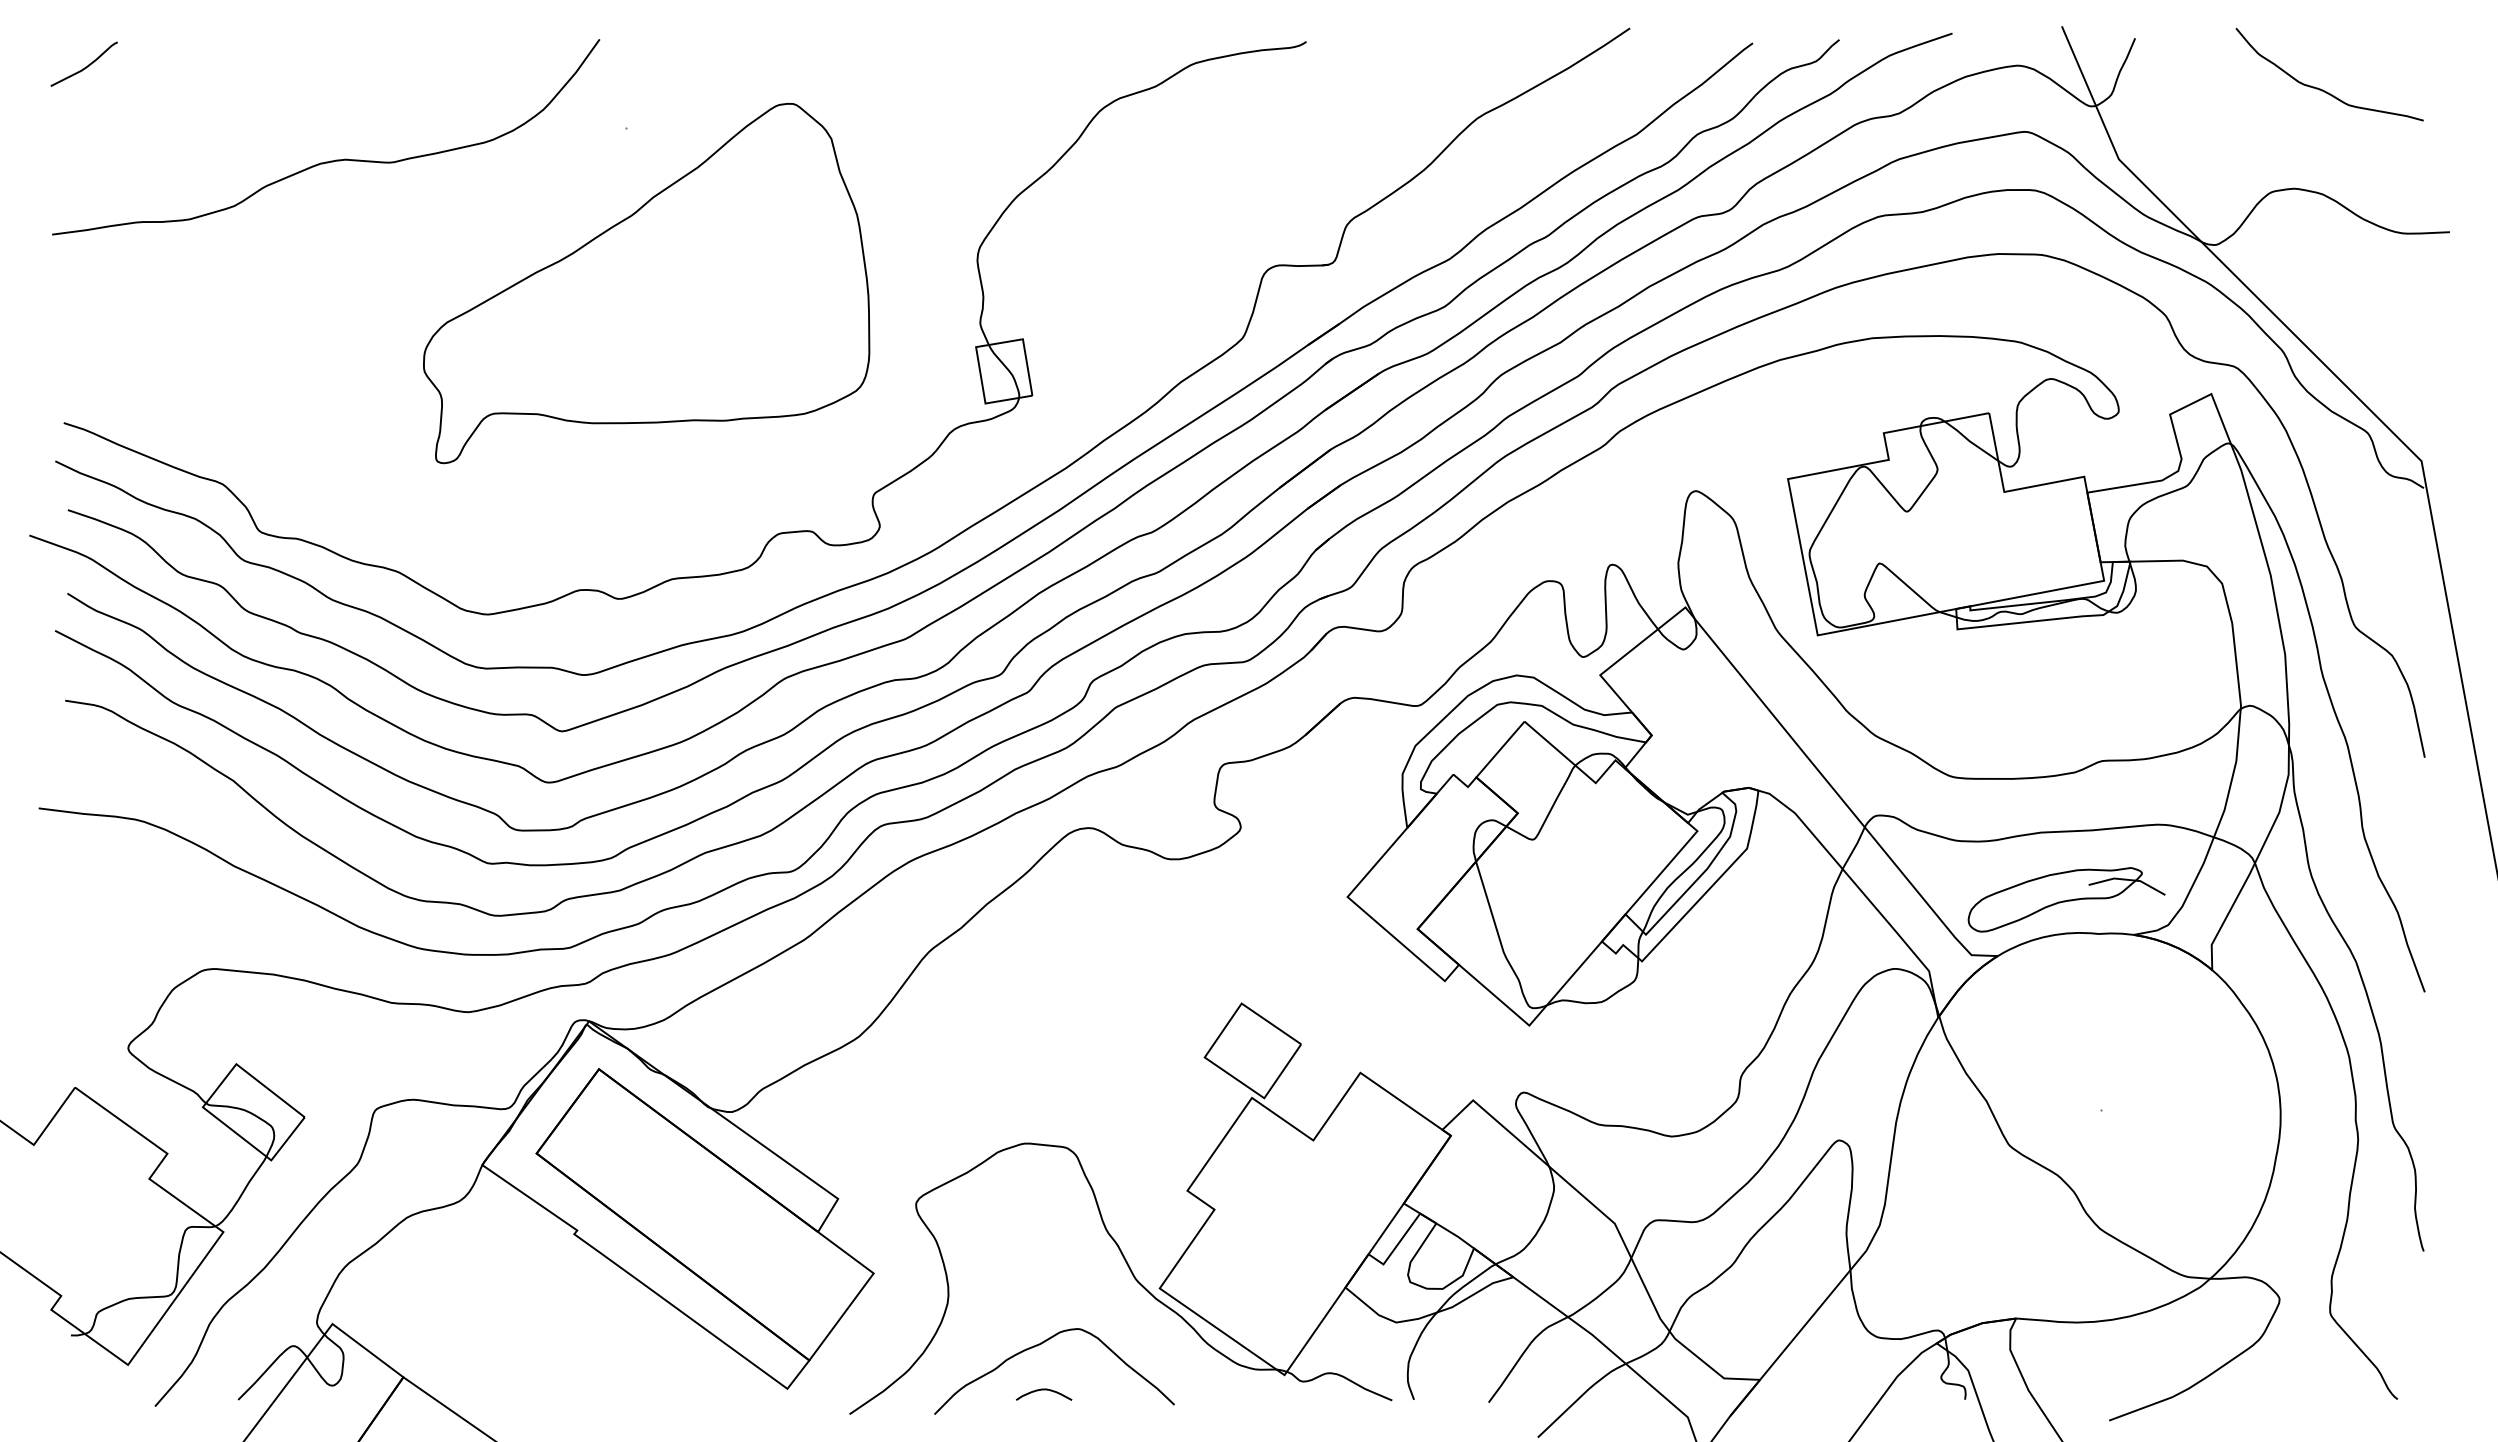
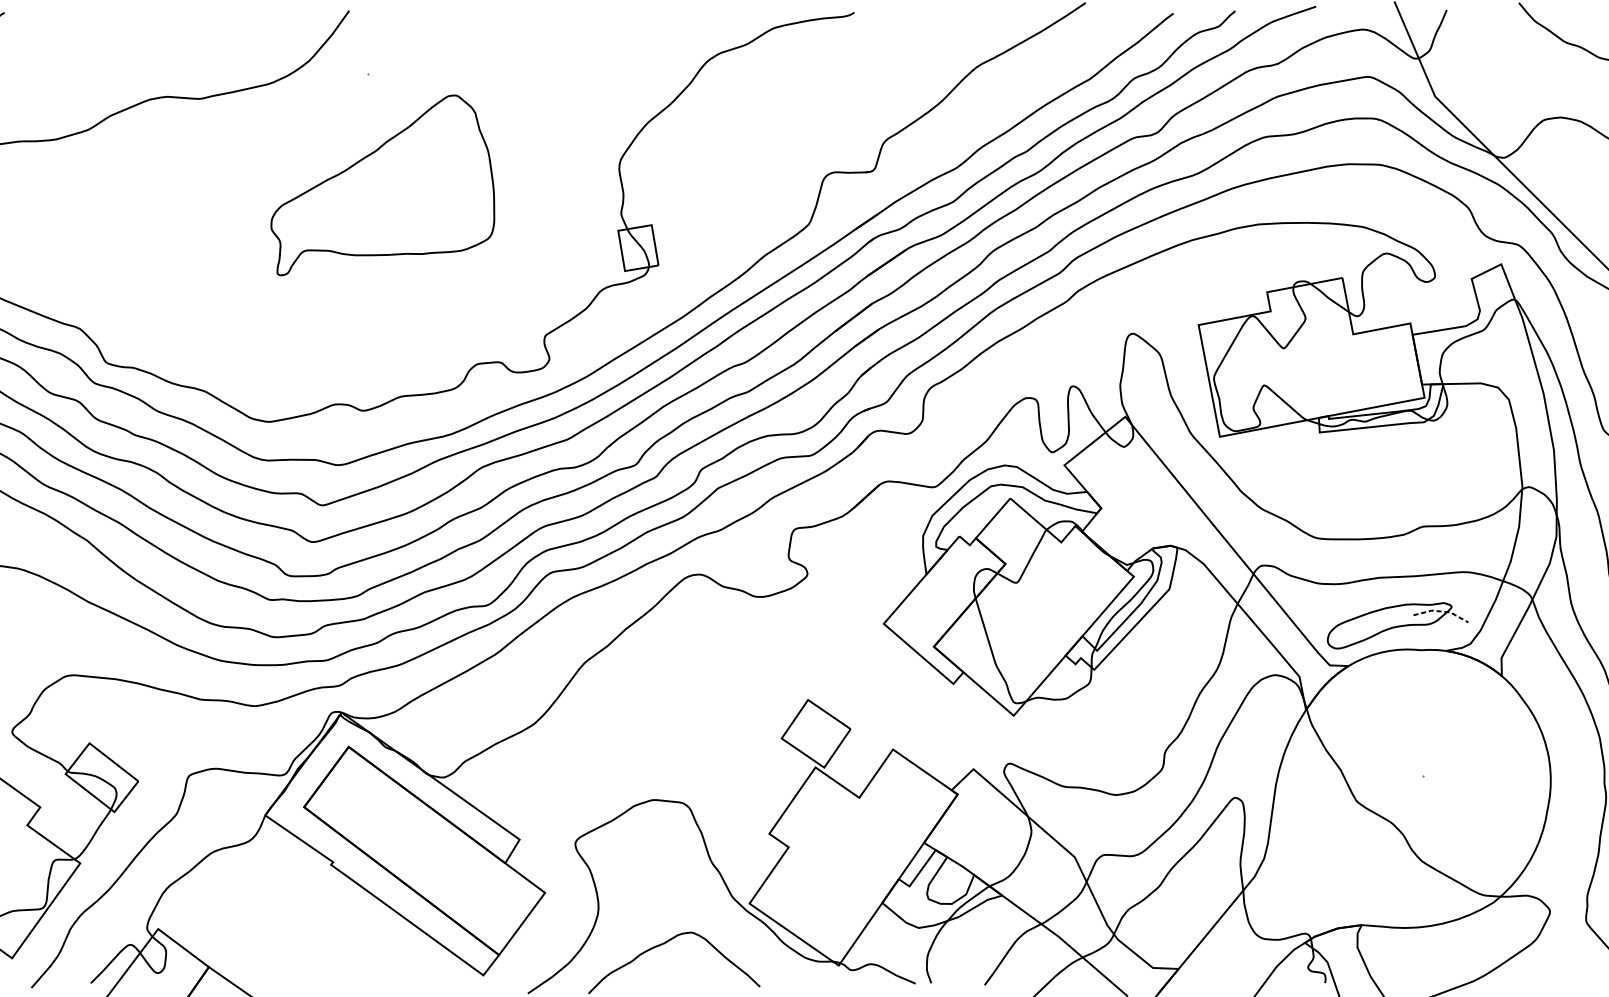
part: (646, 283) -> (382, 185), size x0.7
line: (2128, 879) -> (1442, 611), solid -> dashed
curve: (1044, 1390) -> (667, 976), removed

